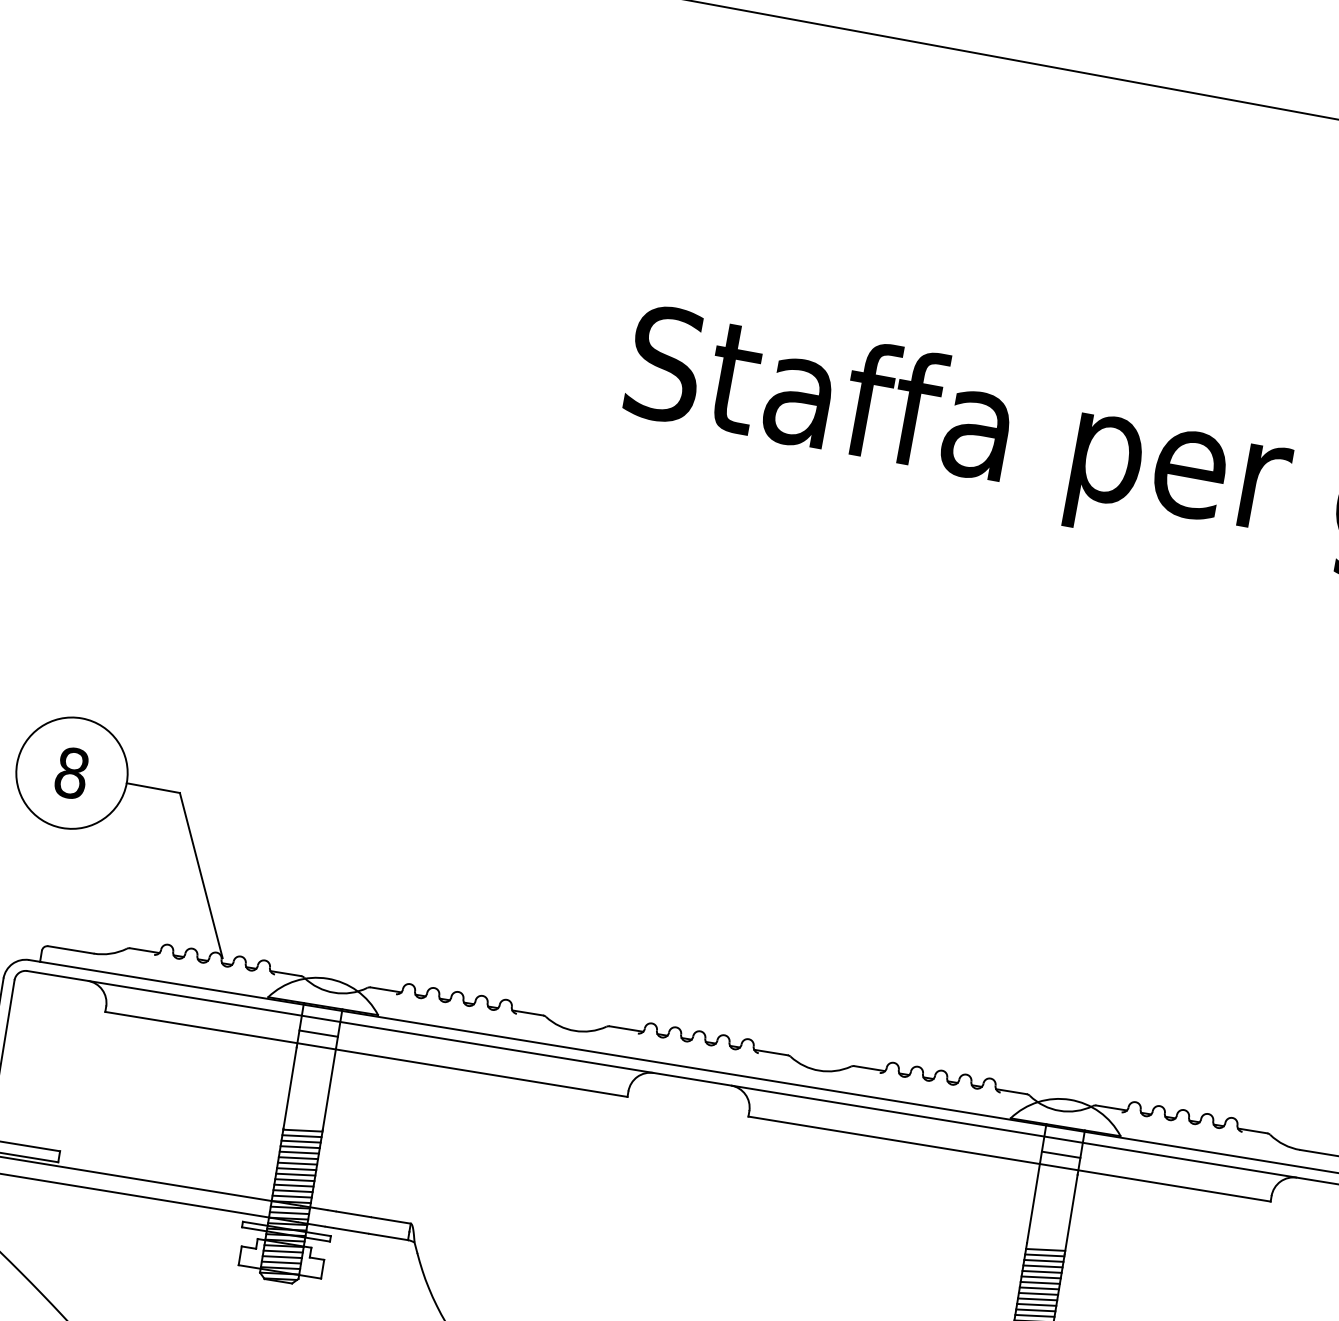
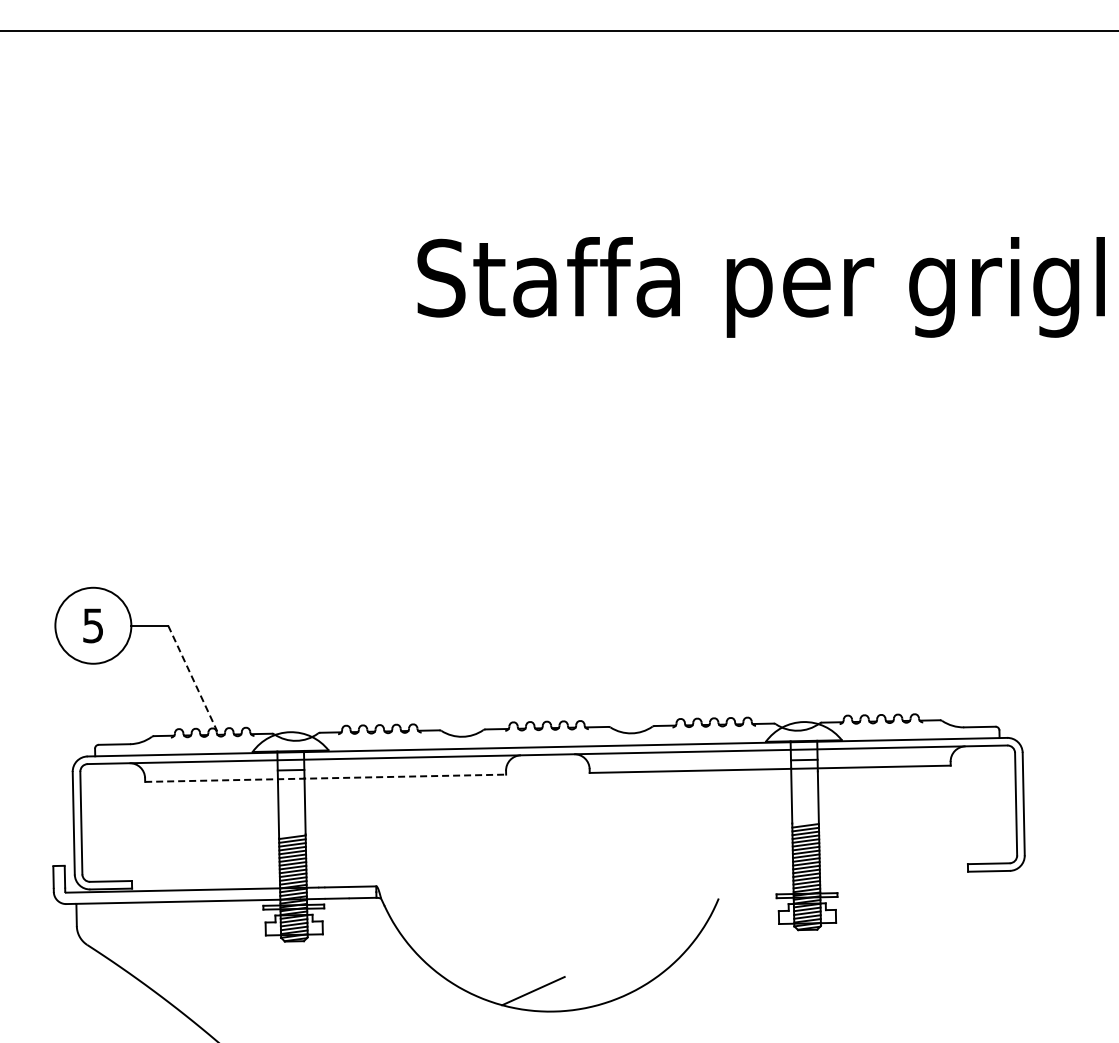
text: (72, 772) -> (93, 625), 8 -> 5
line: (200, 876) -> (192, 679), solid -> dashed
line: (366, 1054) -> (325, 778), solid -> dashed

